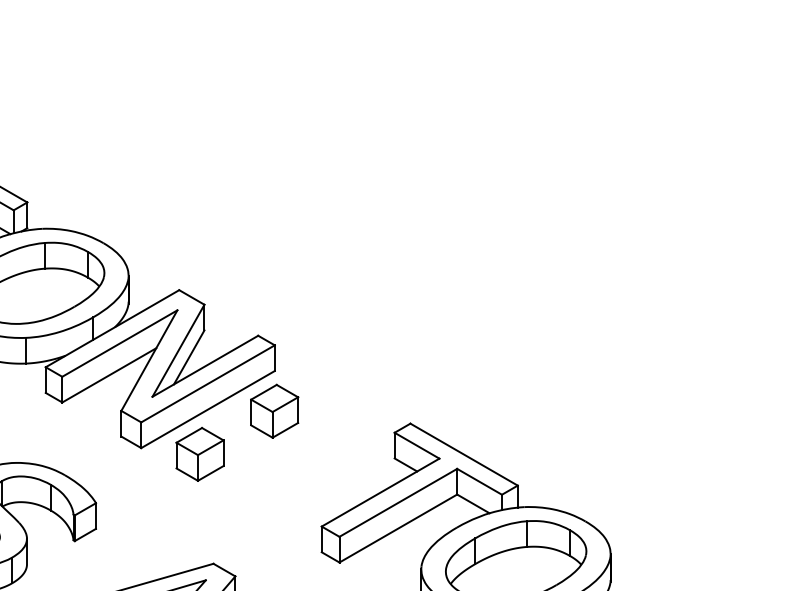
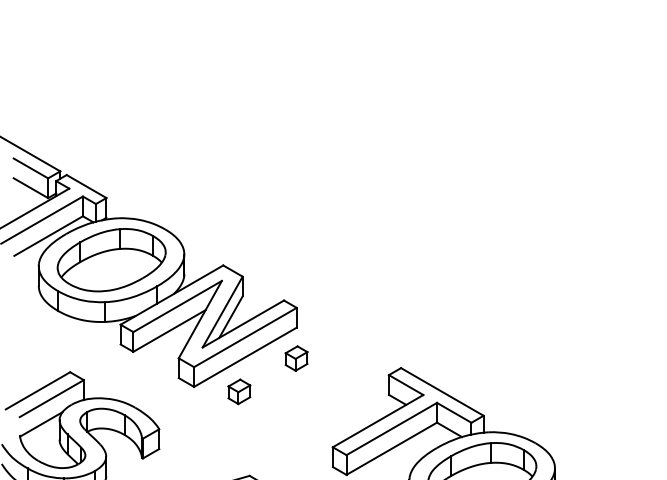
part: (274, 411) -> (296, 358), size x0.6
part: (200, 454) -> (239, 391), size x0.6

